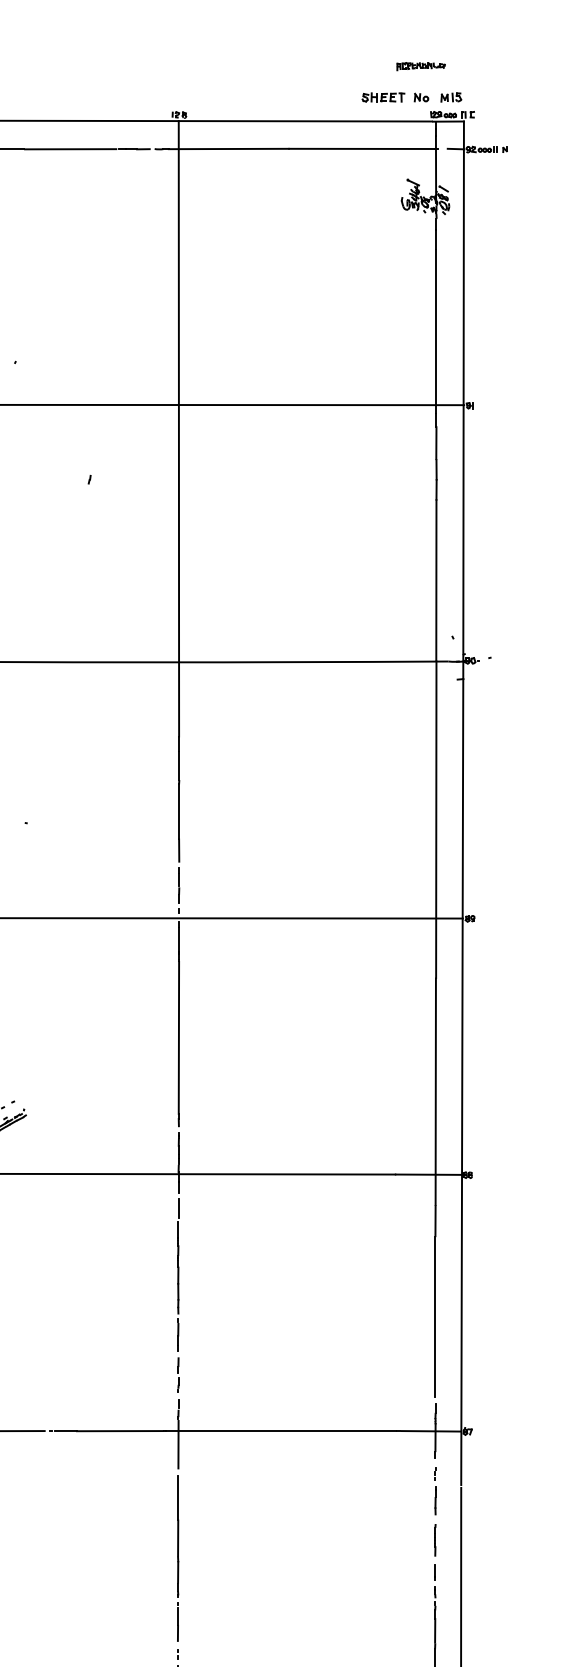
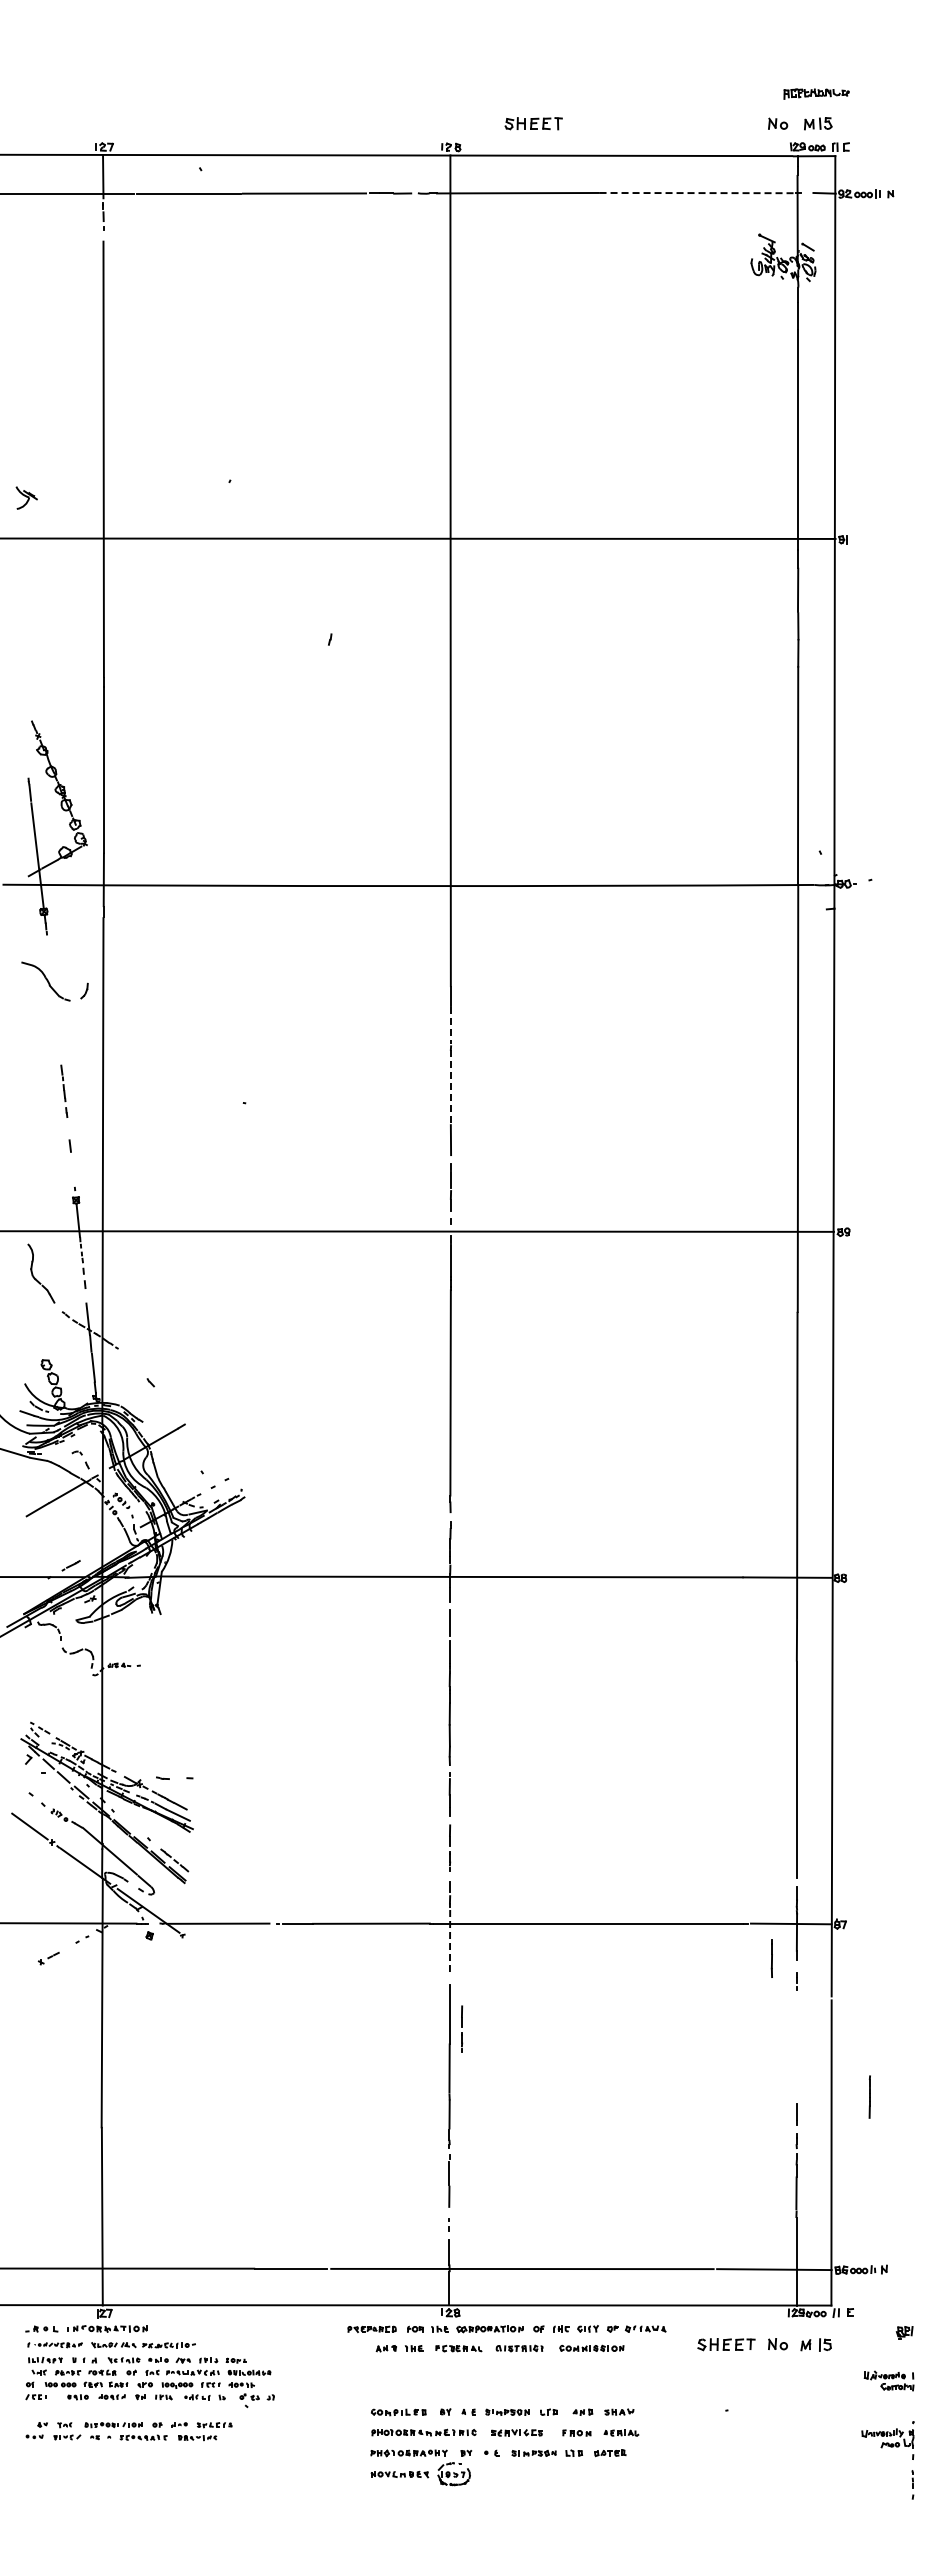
part: (421, 66) -> (816, 93), moved
part: (383, 97) -> (533, 123), moved
line: (361, 149) -> (697, 193), solid -> dashed
line: (178, 765) -> (450, 1025), solid -> dashed
line: (178, 811) -> (450, 1087), solid -> dashed
line: (178, 1445) -> (450, 1942), solid -> dashed
line: (435, 1500) -> (771, 1958), moved
line: (187, 1508) -> (462, 2027), added
line: (435, 1539) -> (869, 2096), moved

